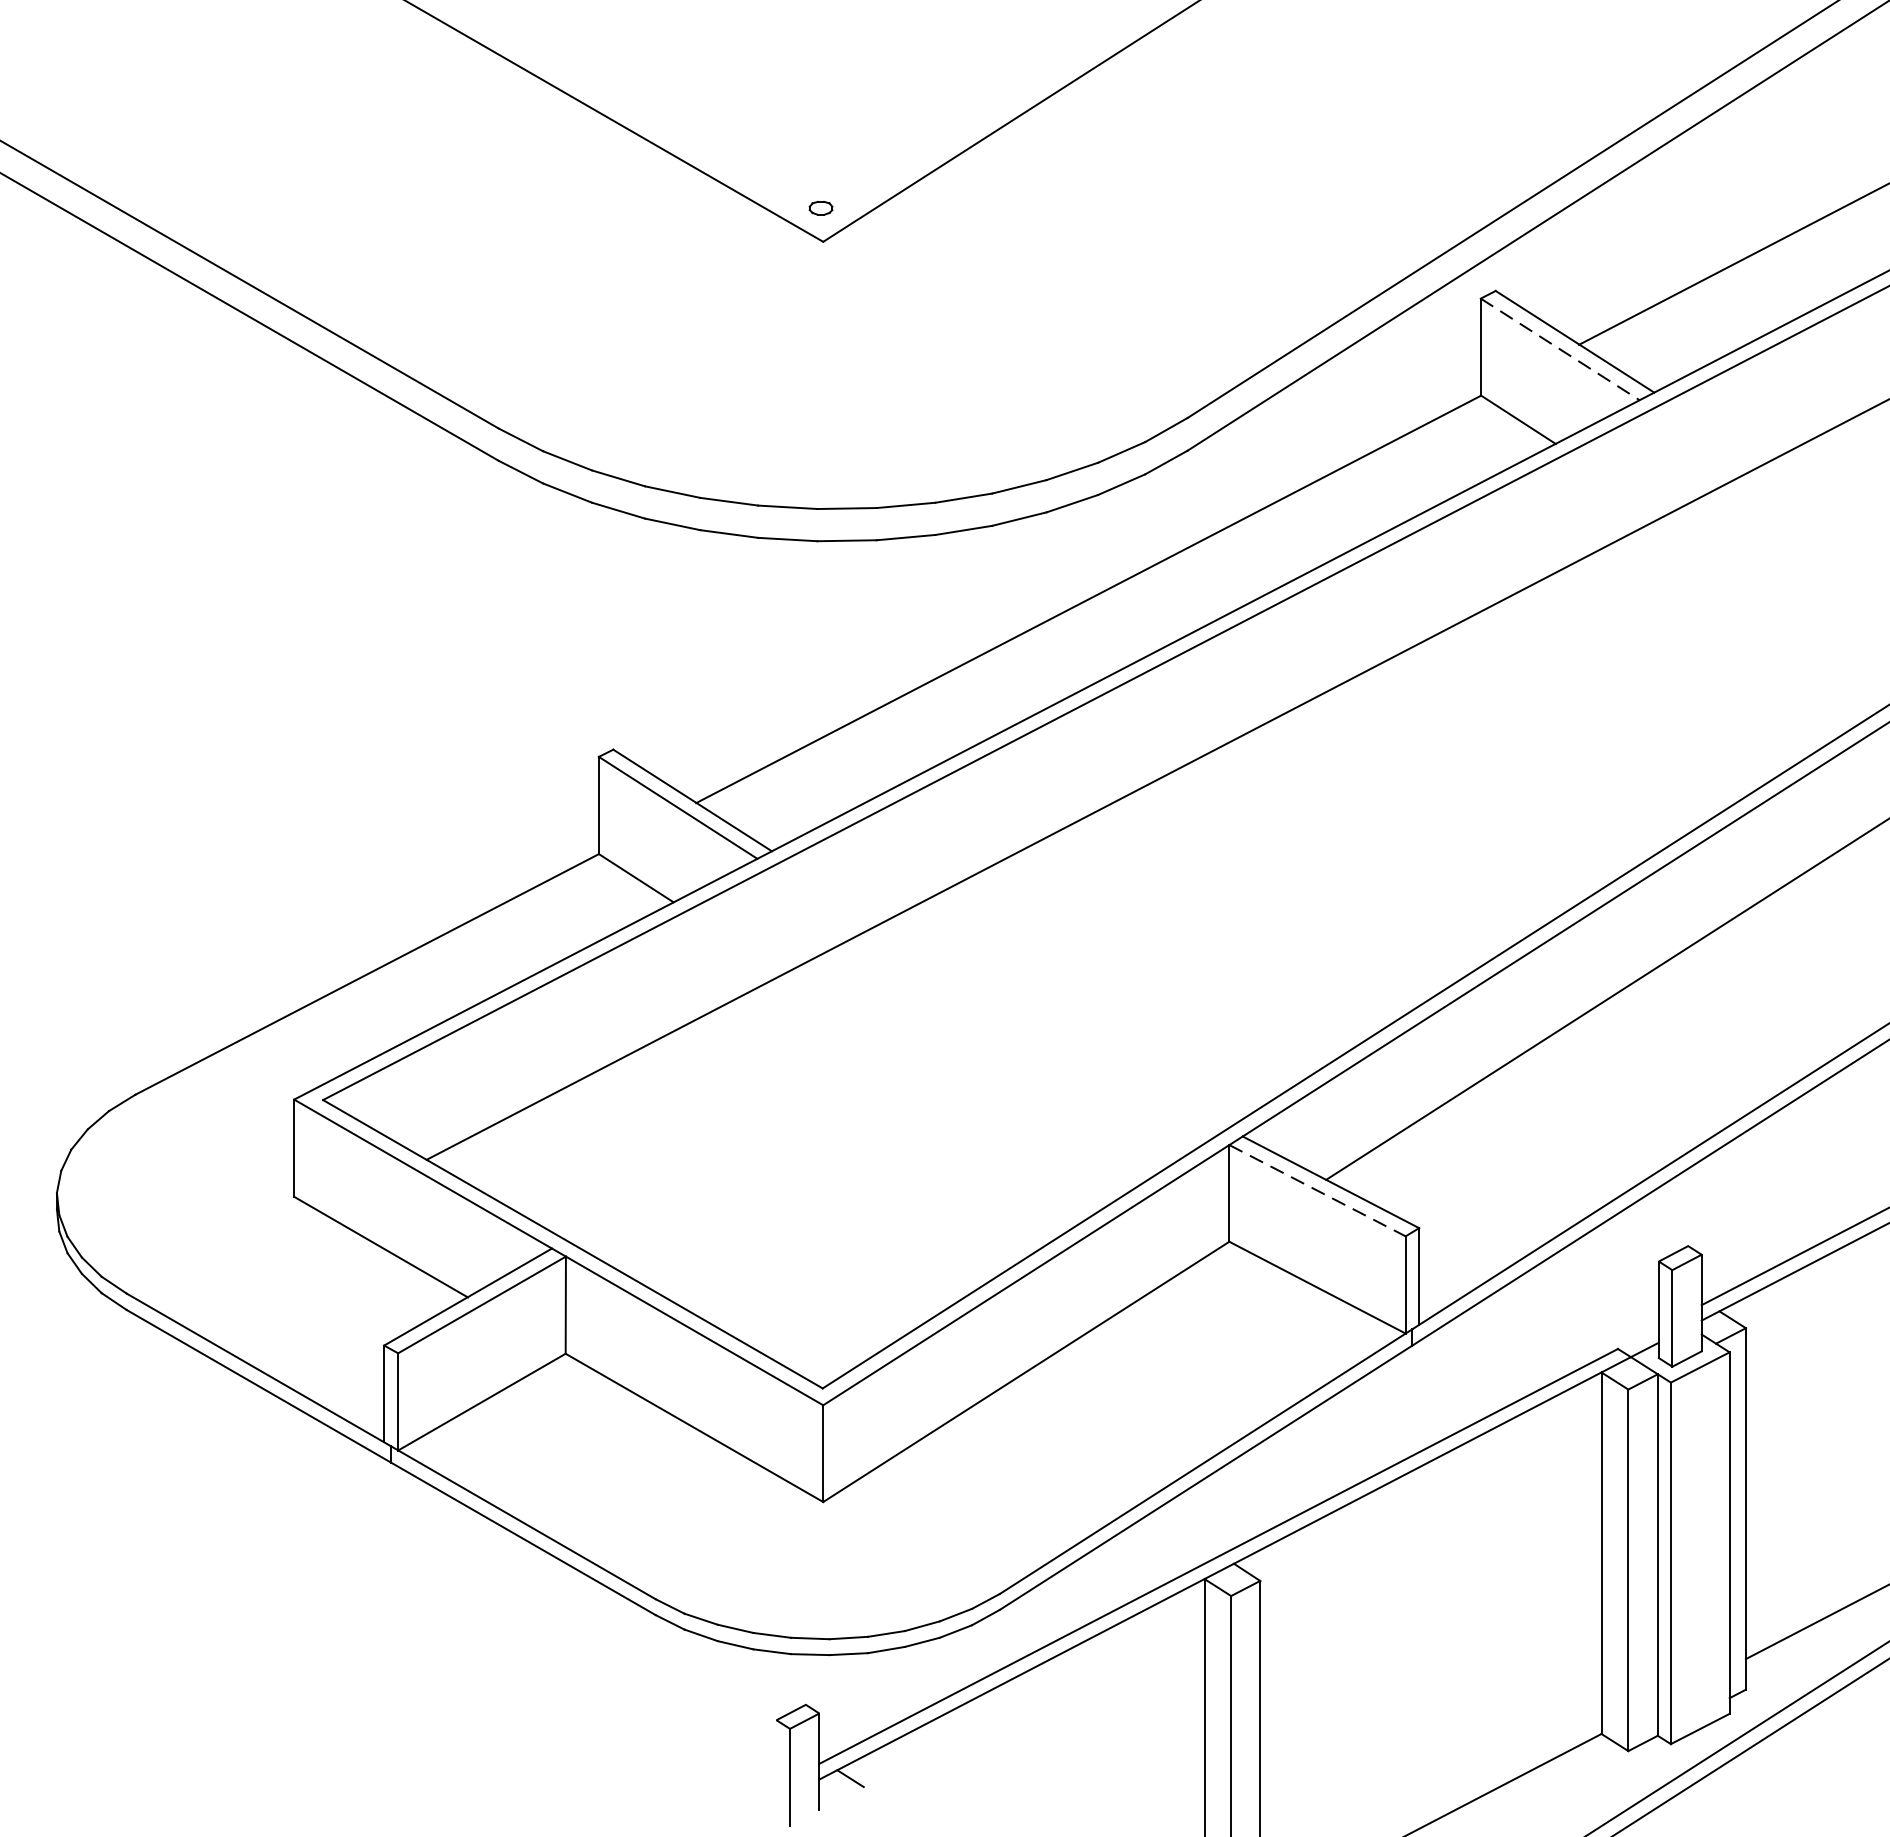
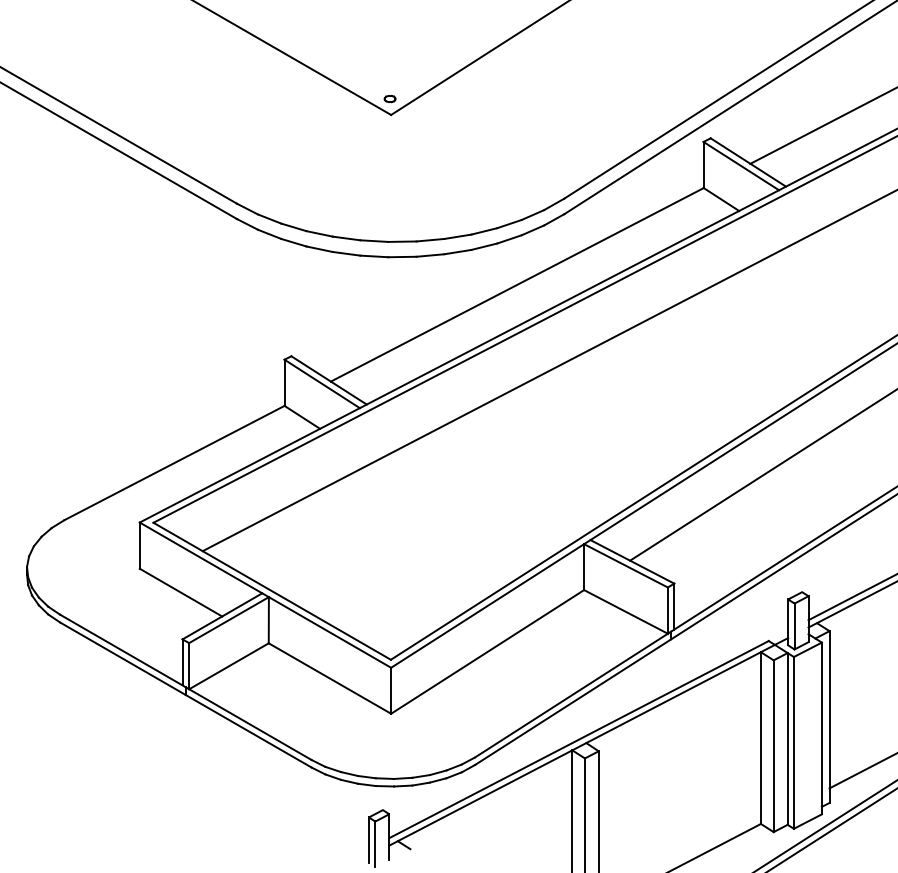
line: (1560, 350) -> (741, 166), dashed -> solid
line: (1318, 1192) -> (626, 566), dashed -> solid
line: (775, 1768) -> (368, 840), added

